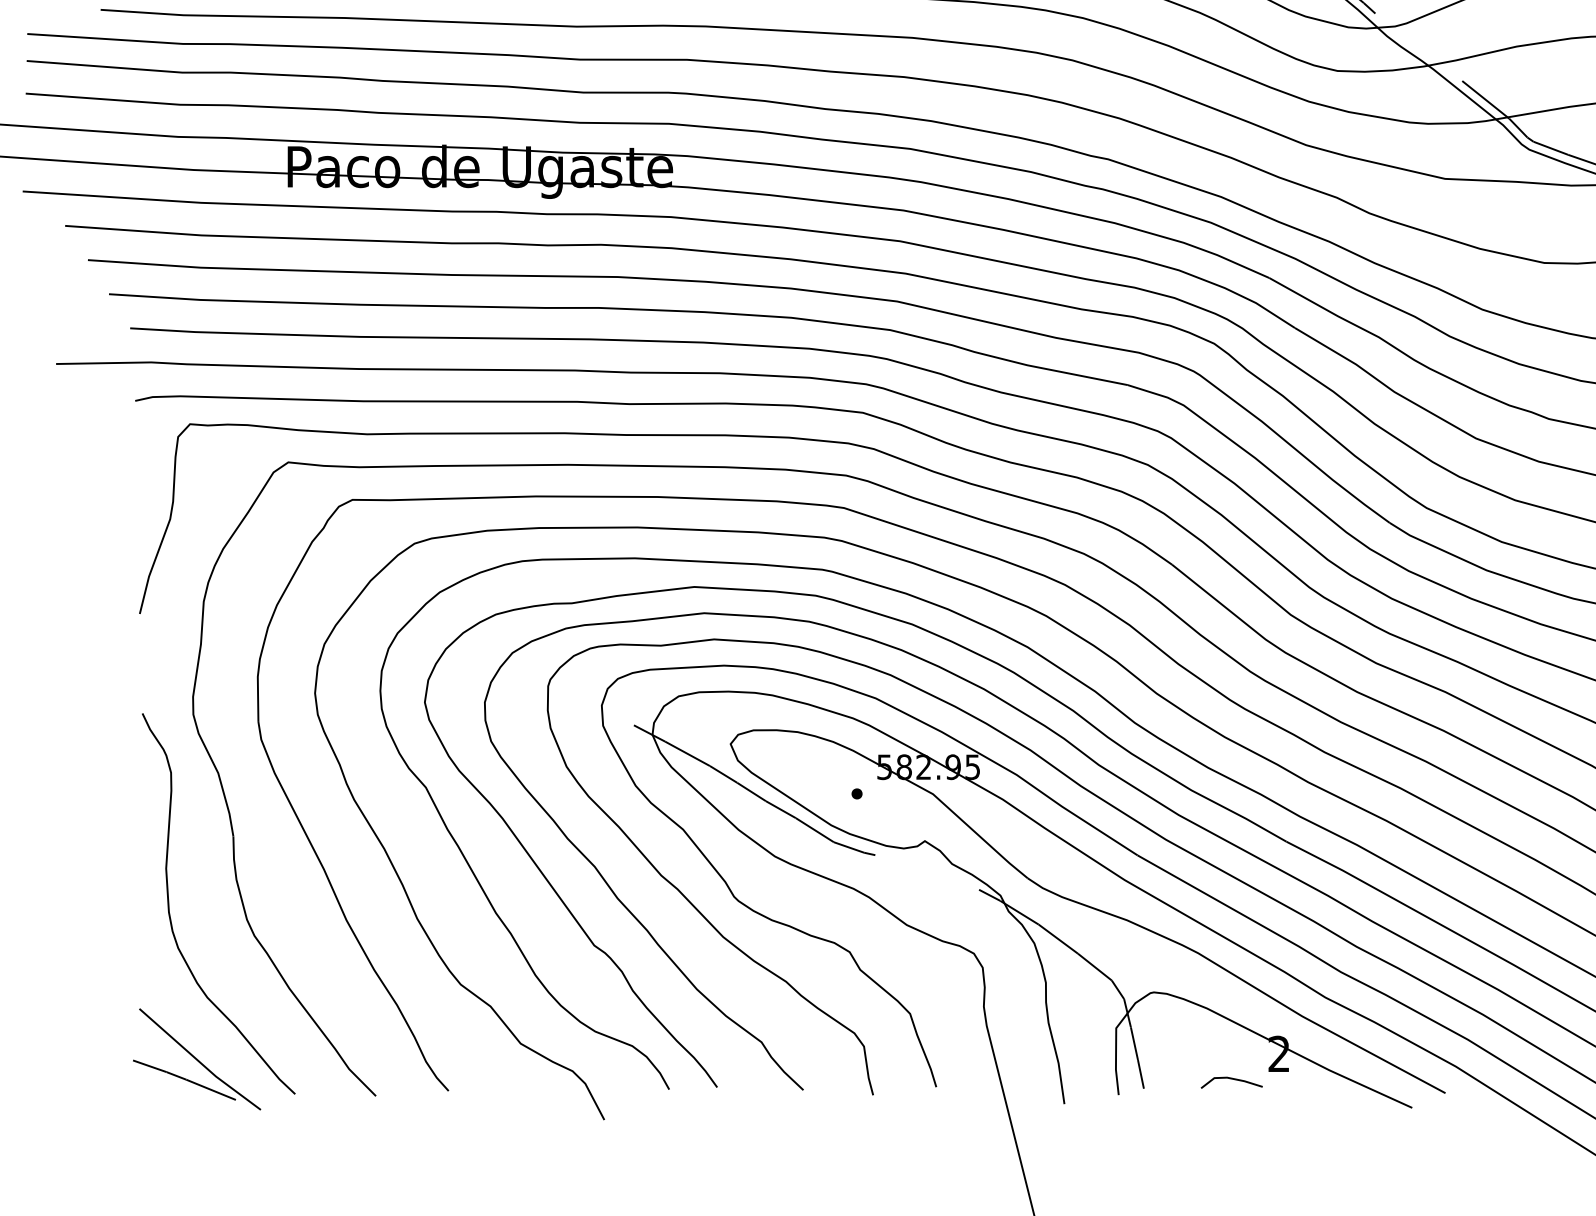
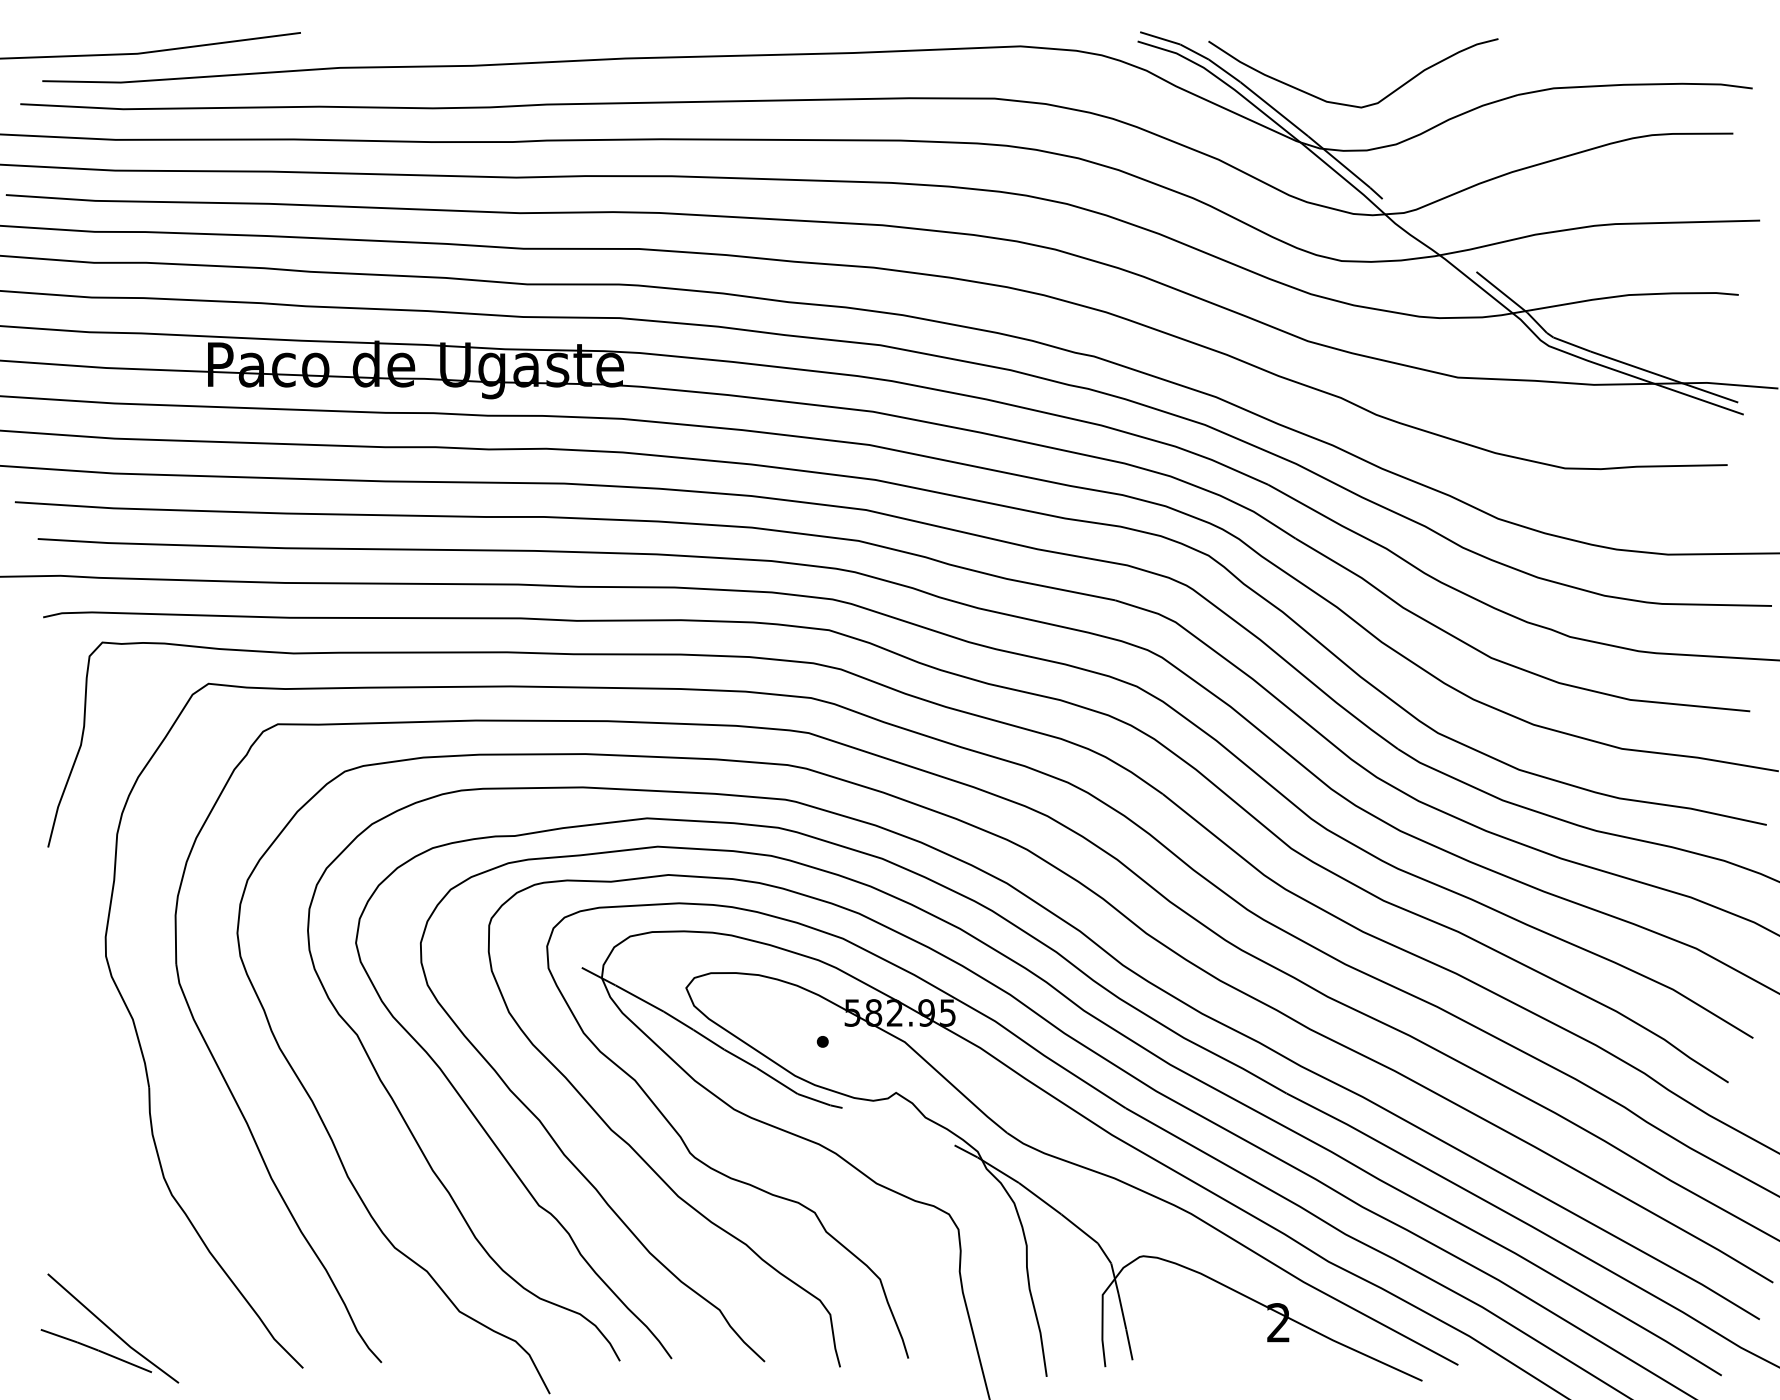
curve: (169, 905) -> (80, 1162), removed
line: (1231, 1079) -> (1227, 1350), removed

